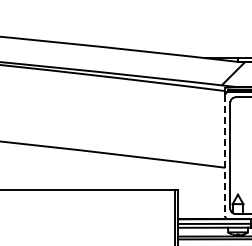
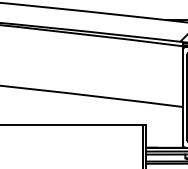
line: (225, 155) -> (183, 97), dashed -> solid

